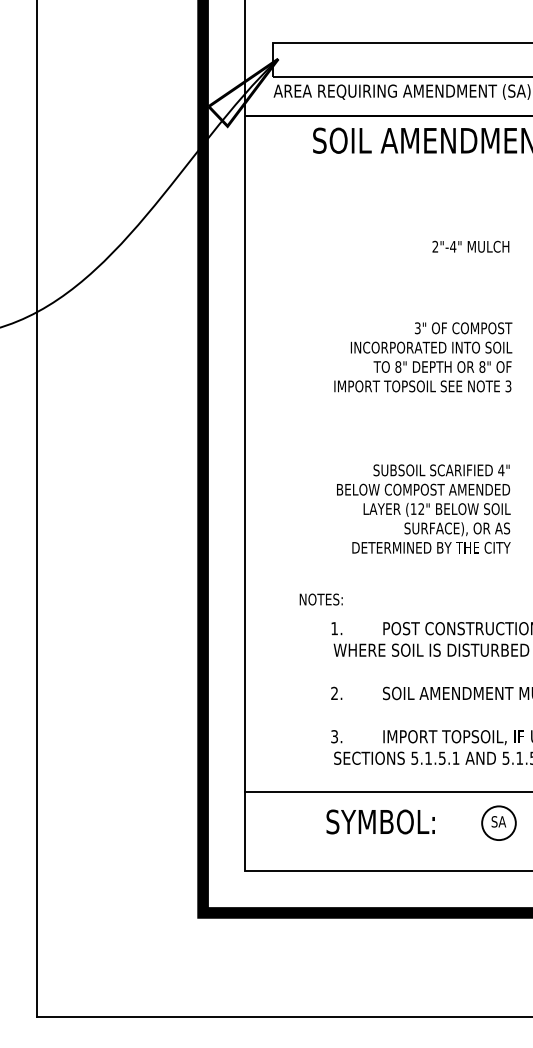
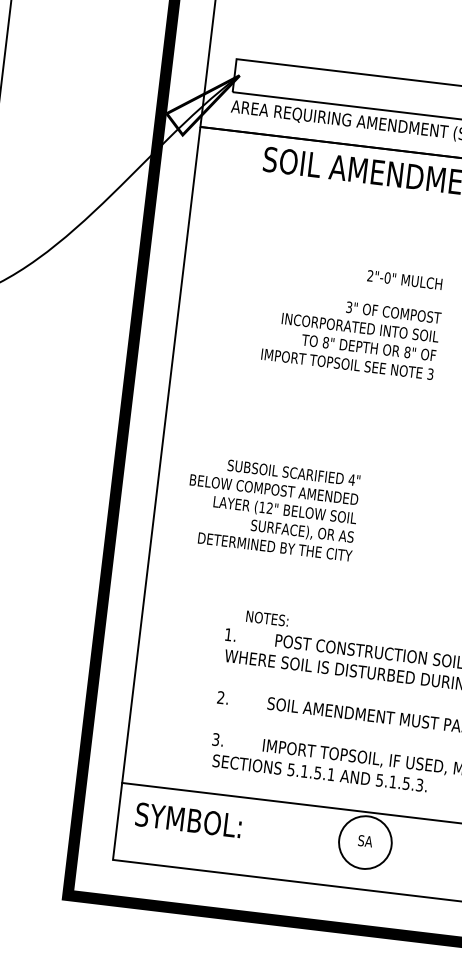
text: (453, 246) -> (387, 277), 2"-4" -> 2"-0"
text: (423, 357) -> (351, 336), moved
text: (423, 508) -> (271, 507), moved
text: (320, 599) -> (266, 618), moved
text: (380, 821) -> (188, 819), moved
circle: (498, 823) -> (364, 842), size x1.6

